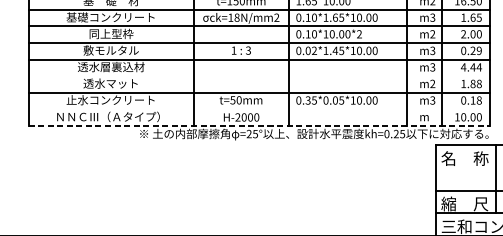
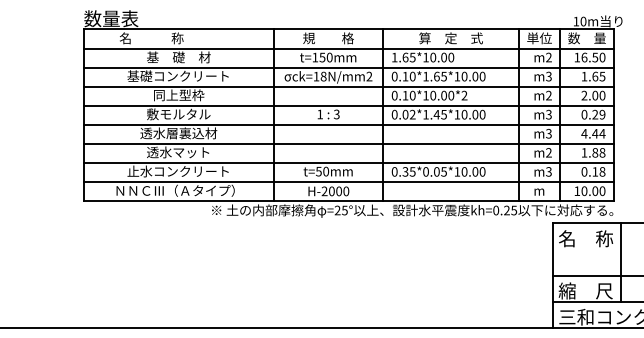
line: (258, 75) -> (348, 143), added
line: (258, 108) -> (348, 181), added
line: (259, 125) -> (349, 200), dashed -> solid

